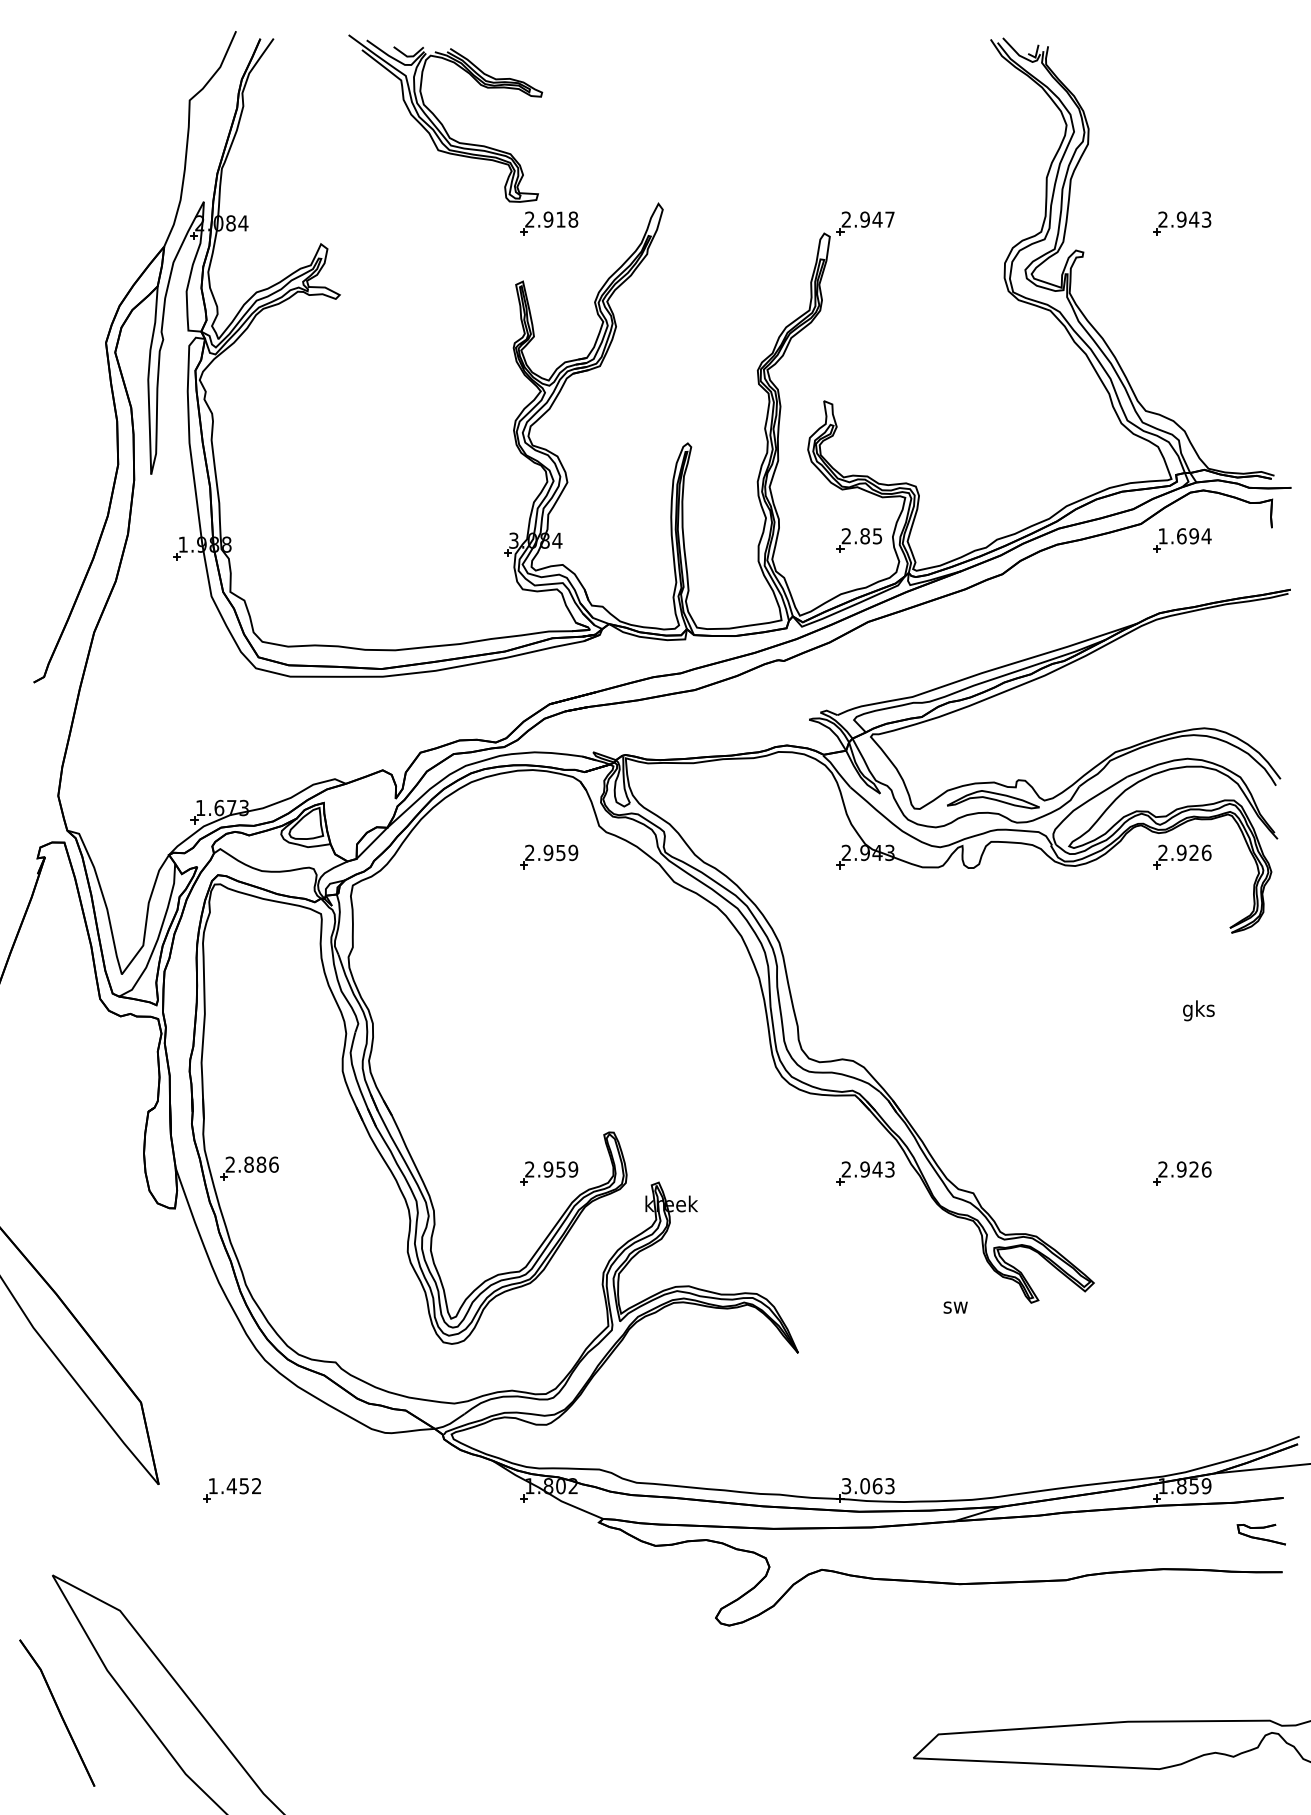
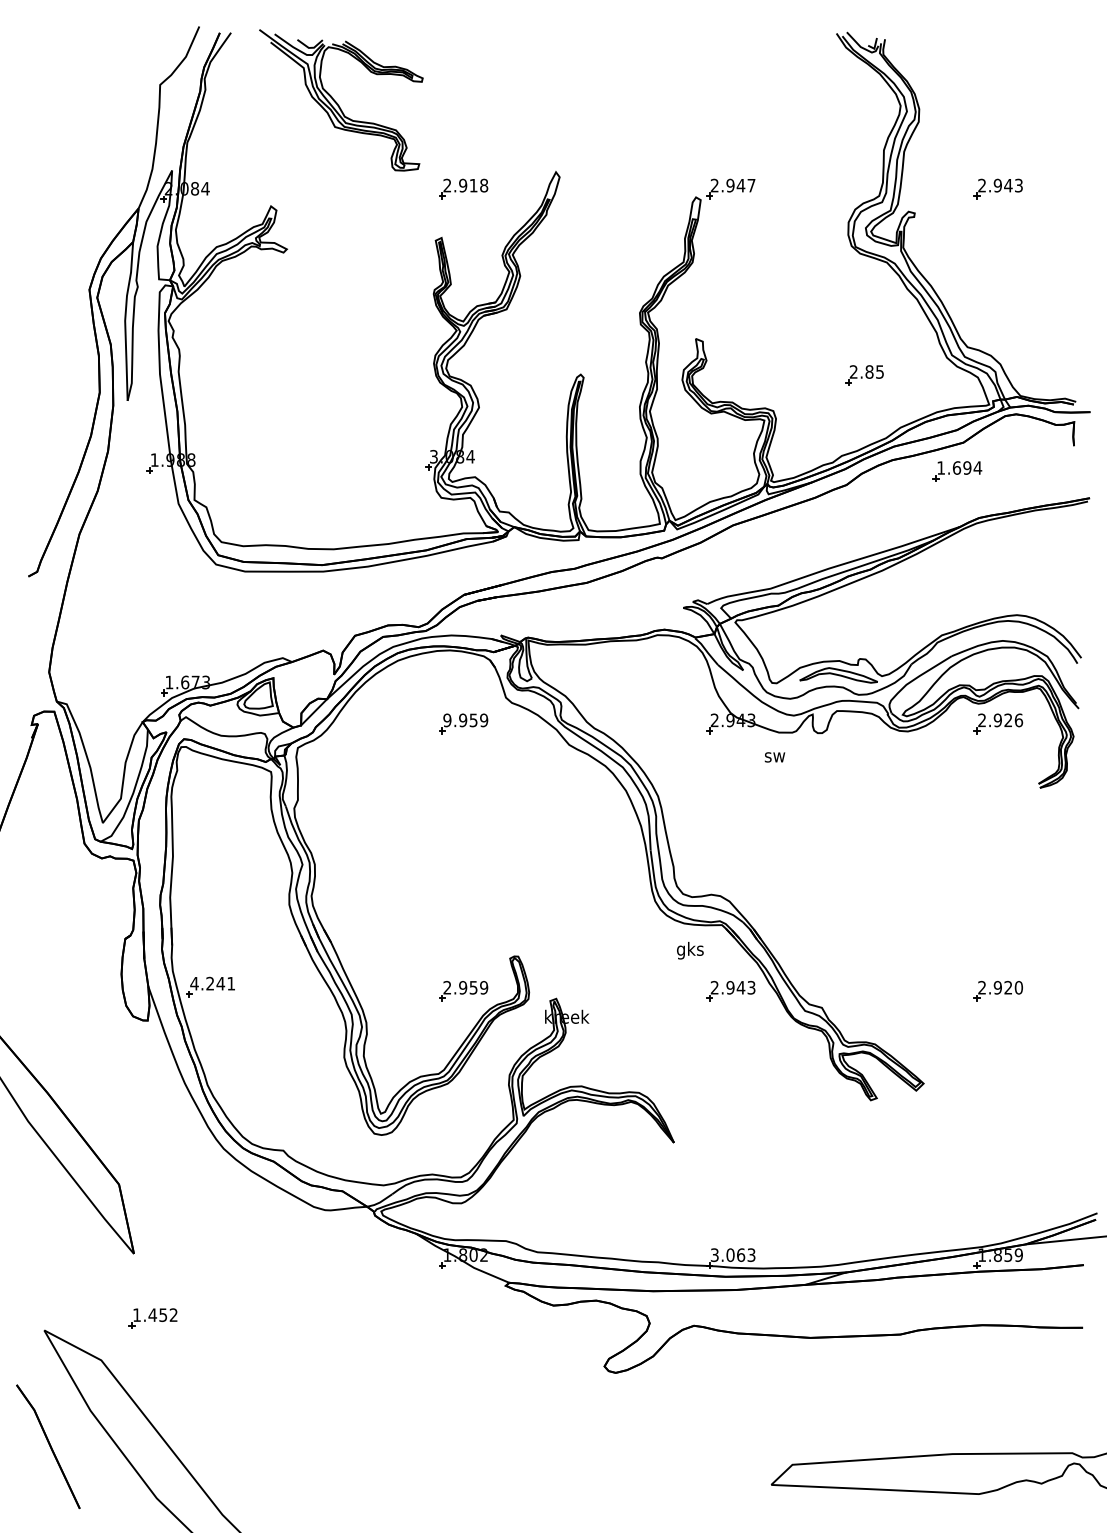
part: (445, 118) -> (341, 100), moved
part: (859, 540) -> (864, 375), moved
part: (1182, 540) -> (957, 471), moved
text: (529, 853) -> (447, 720), 2.959 -> 9.959
text: (1199, 1010) -> (690, 950), moved
text: (251, 1164) -> (212, 983), 2.886 -> 4.241
text: (1207, 1169) -> (1019, 987), 2.926 -> 2.920
text: (955, 1307) -> (774, 757), moved
part: (231, 1490) -> (152, 1318), moved
part: (1260, 1533) -> (1064, 1295), removed

